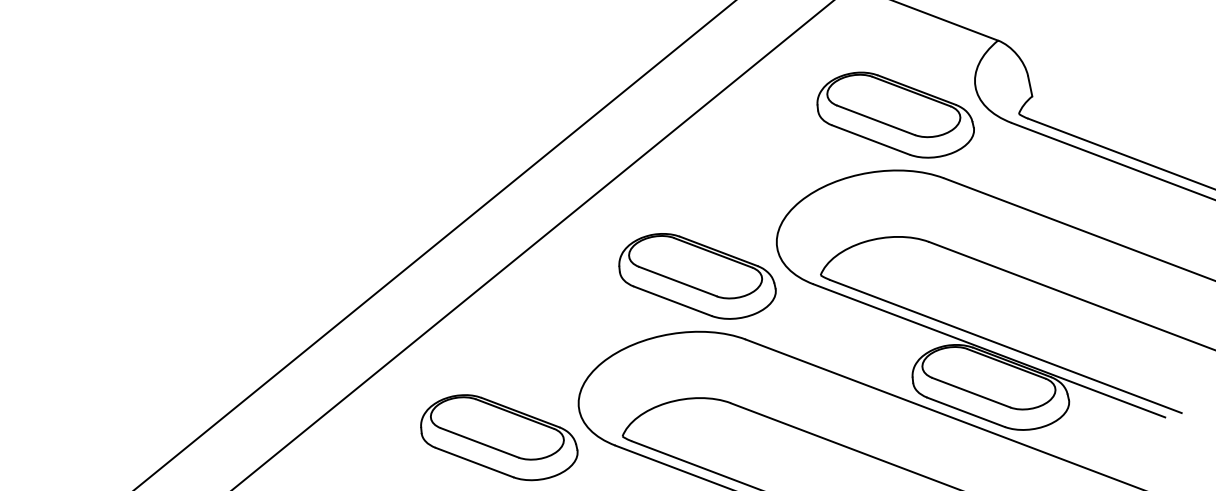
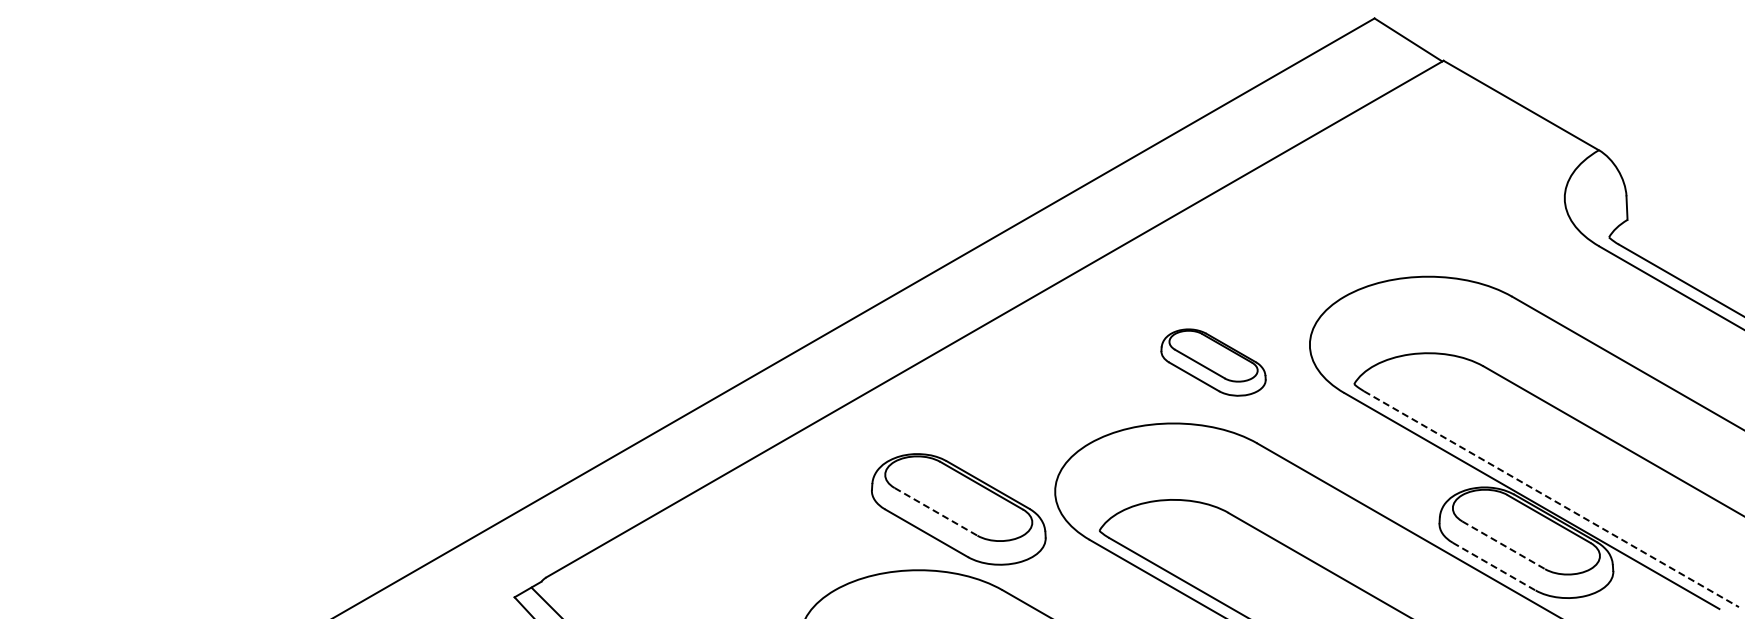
part: (895, 114) -> (1468, 215), removed
part: (696, 276) -> (1213, 362), size x0.6
line: (1005, 346) -> (1551, 499), solid -> dashed
line: (971, 392) -> (1503, 545), solid -> dashed
line: (966, 412) -> (1494, 566), solid -> dashed
line: (480, 442) -> (936, 511), solid -> dashed

